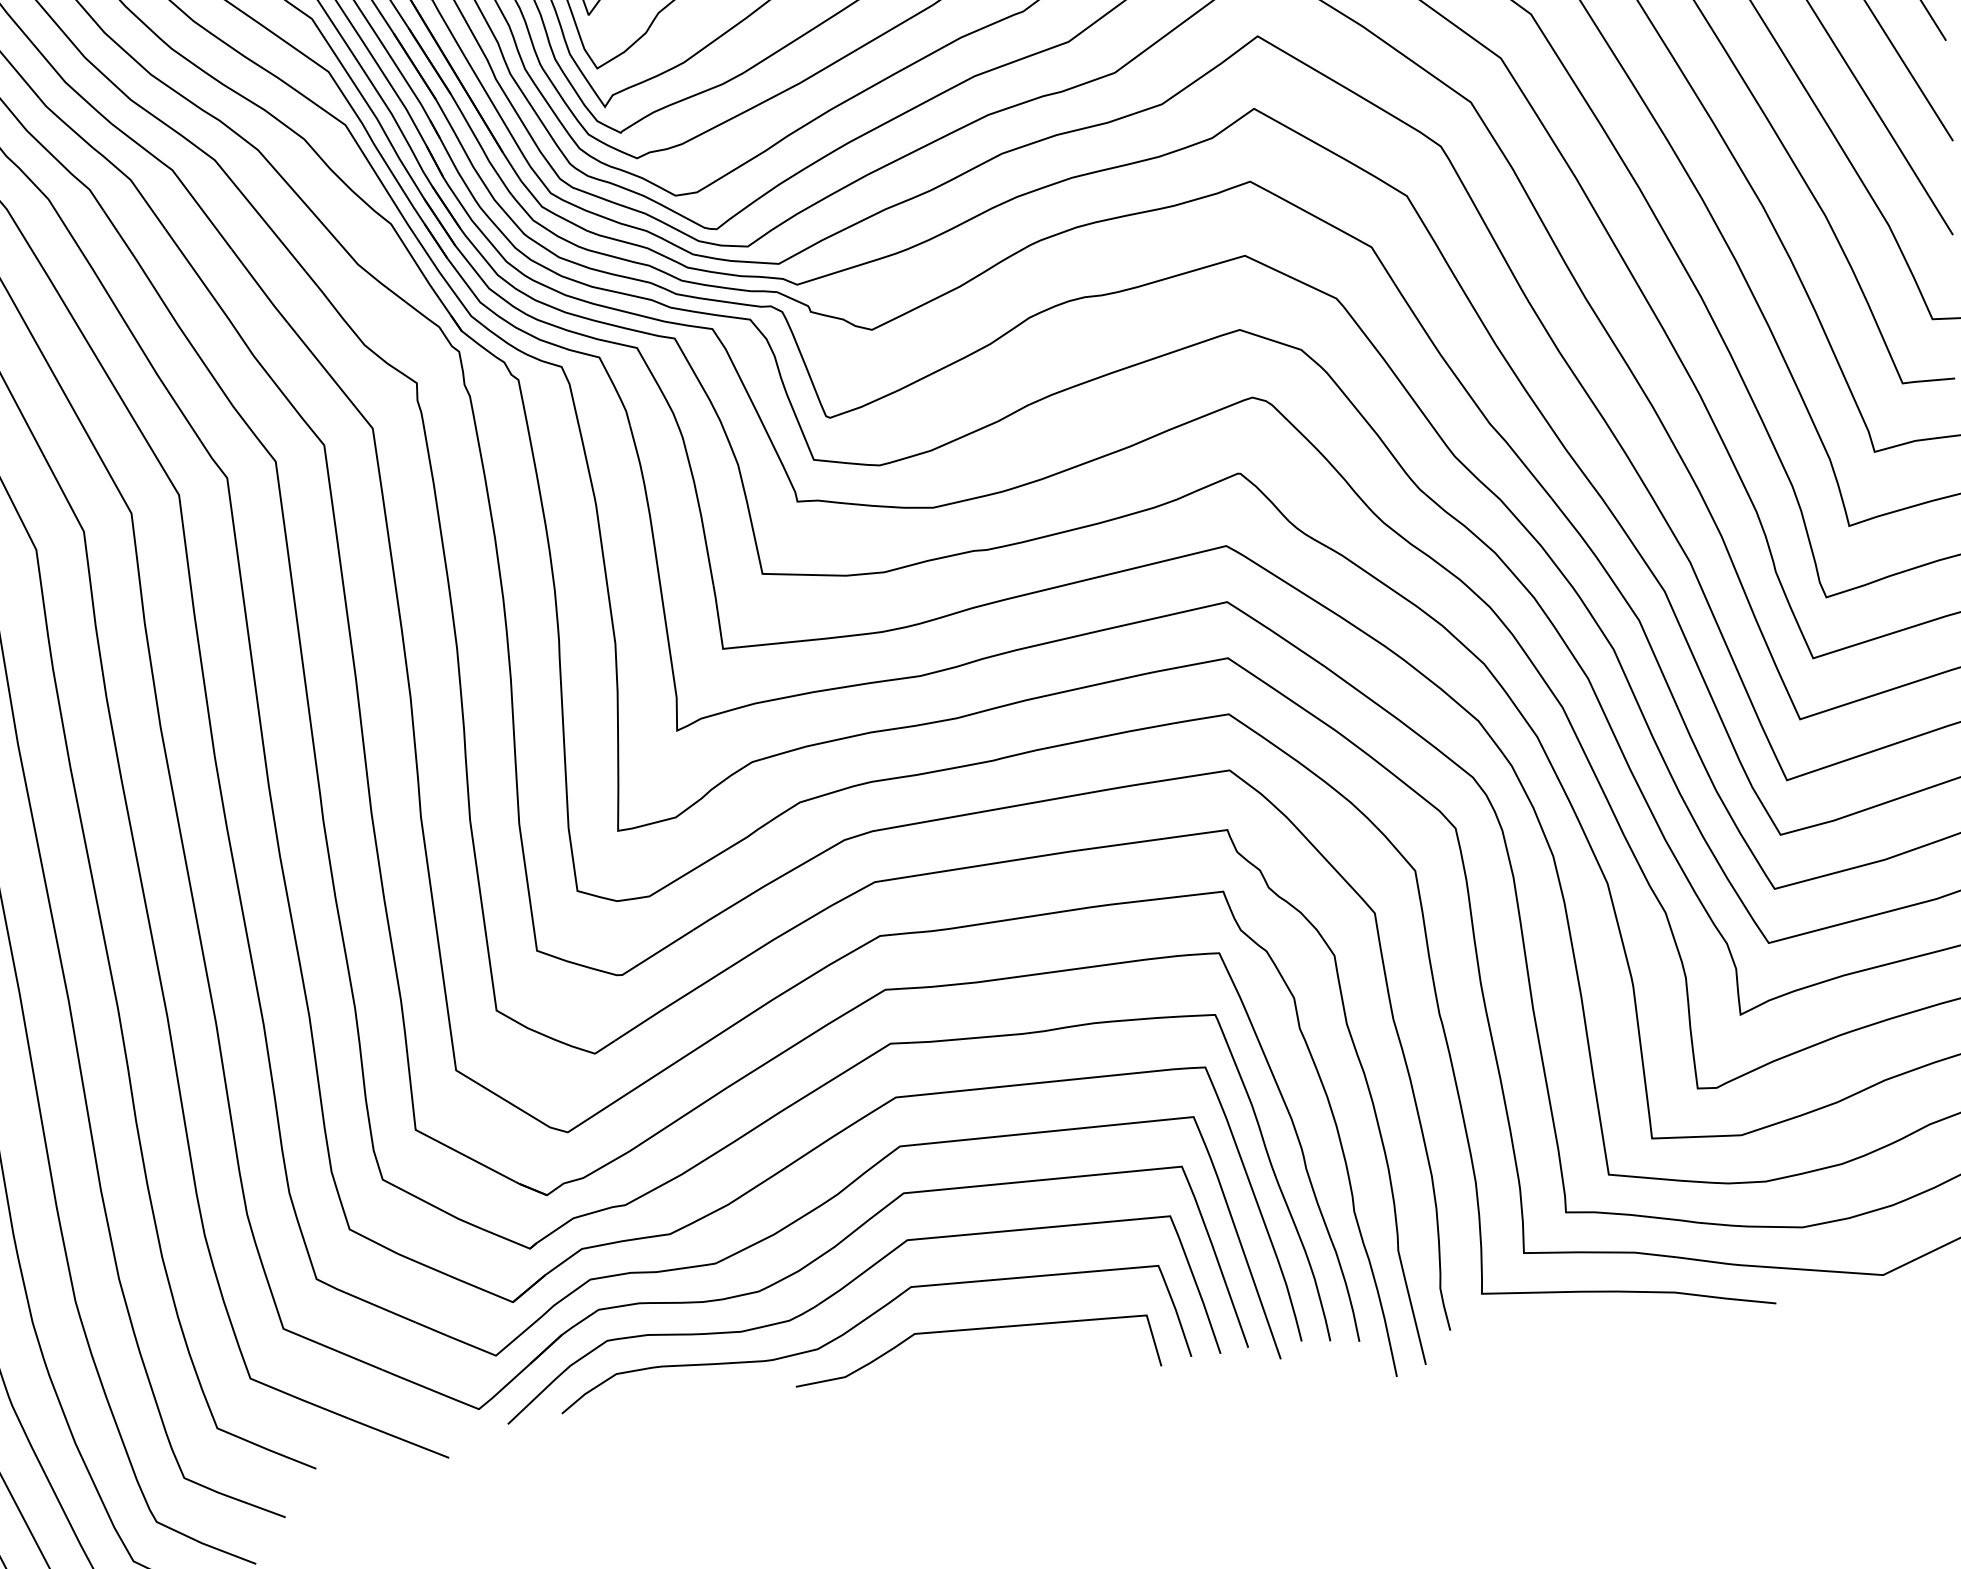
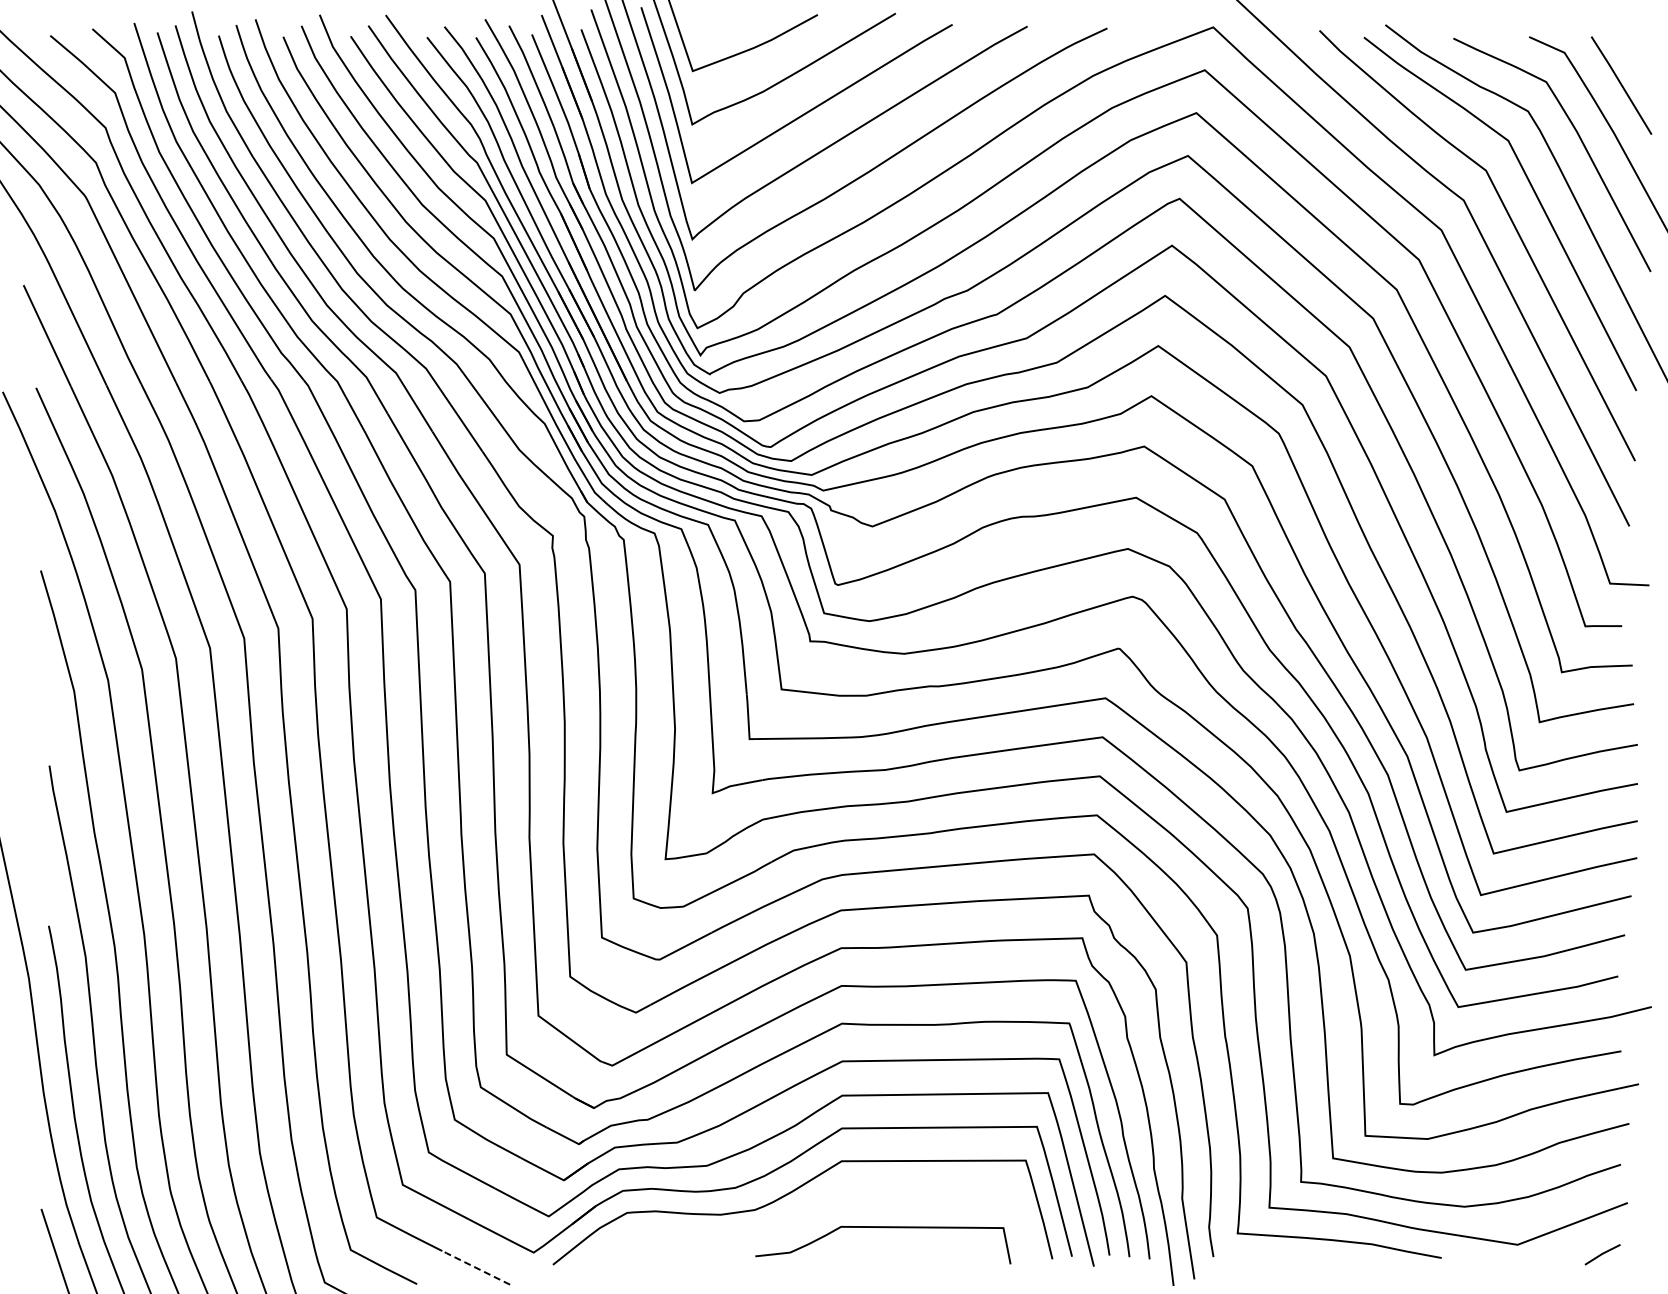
curve: (862, 1323) -> (805, 1216), removed
line: (397, 1437) -> (475, 1267), solid -> dashed

